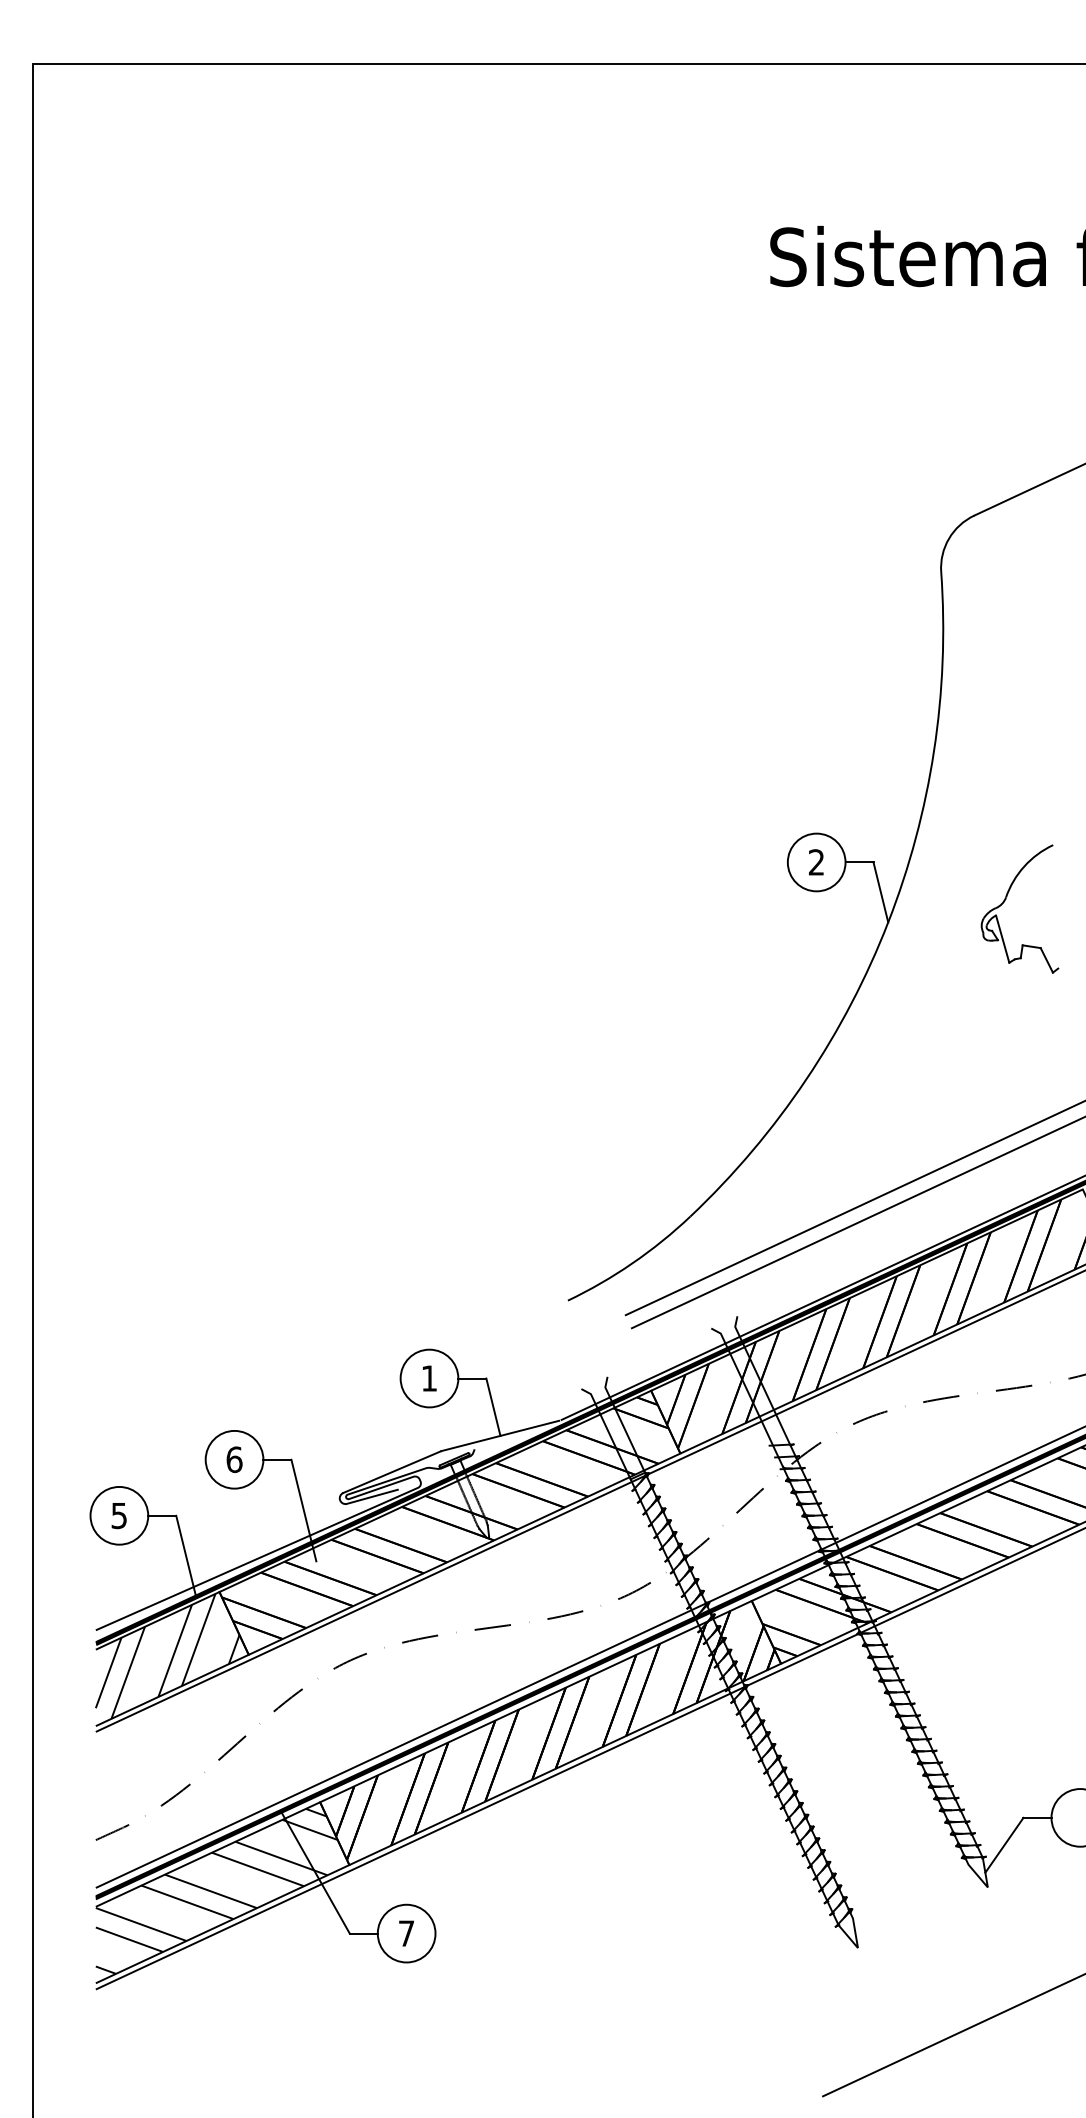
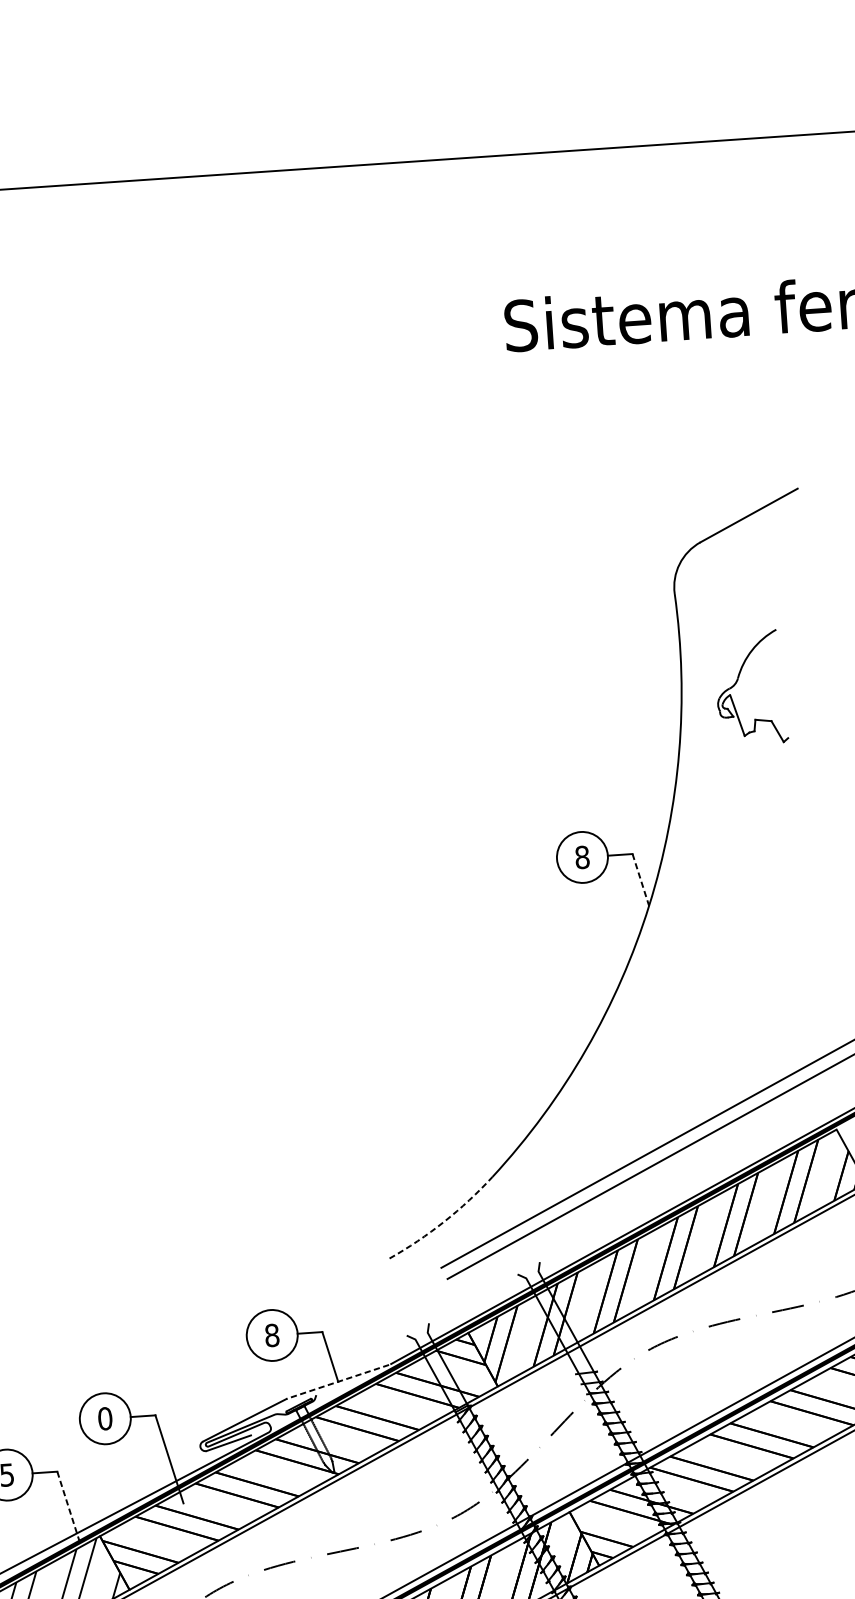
text: (816, 862) -> (582, 857), 2 -> 8
line: (880, 892) -> (640, 880), solid -> dashed
part: (1005, 901) -> (737, 682), moved
arc: (632, 1263) -> (444, 1221), solid -> dashed
text: (429, 1378) -> (272, 1335), 1 -> 8
line: (500, 1435) -> (338, 1381), solid -> dashed
text: (234, 1459) -> (105, 1418), 6 -> 0
line: (186, 1556) -> (68, 1506), solid -> dashed

